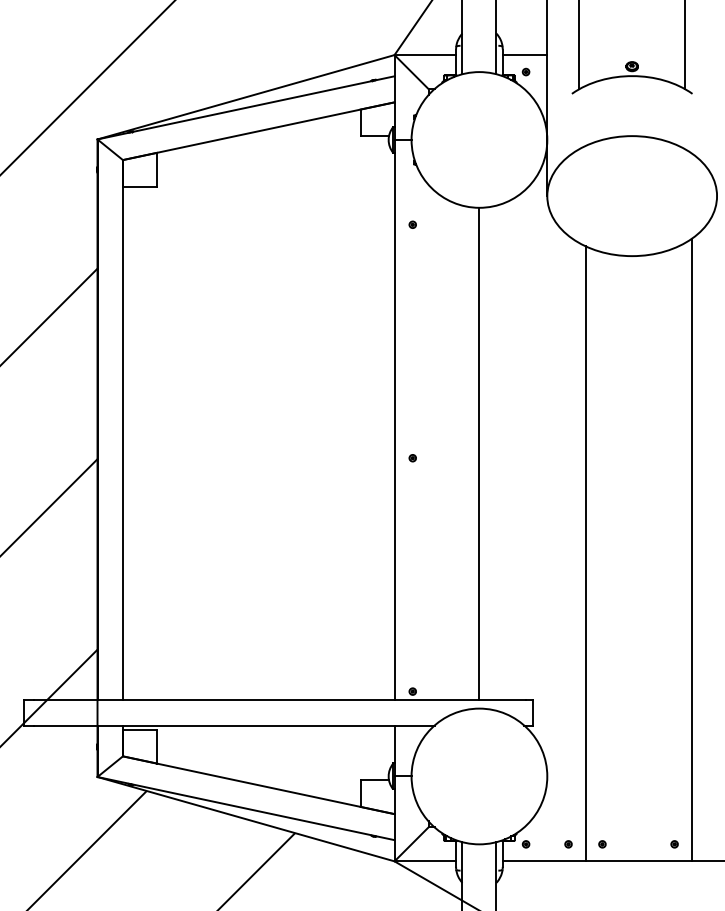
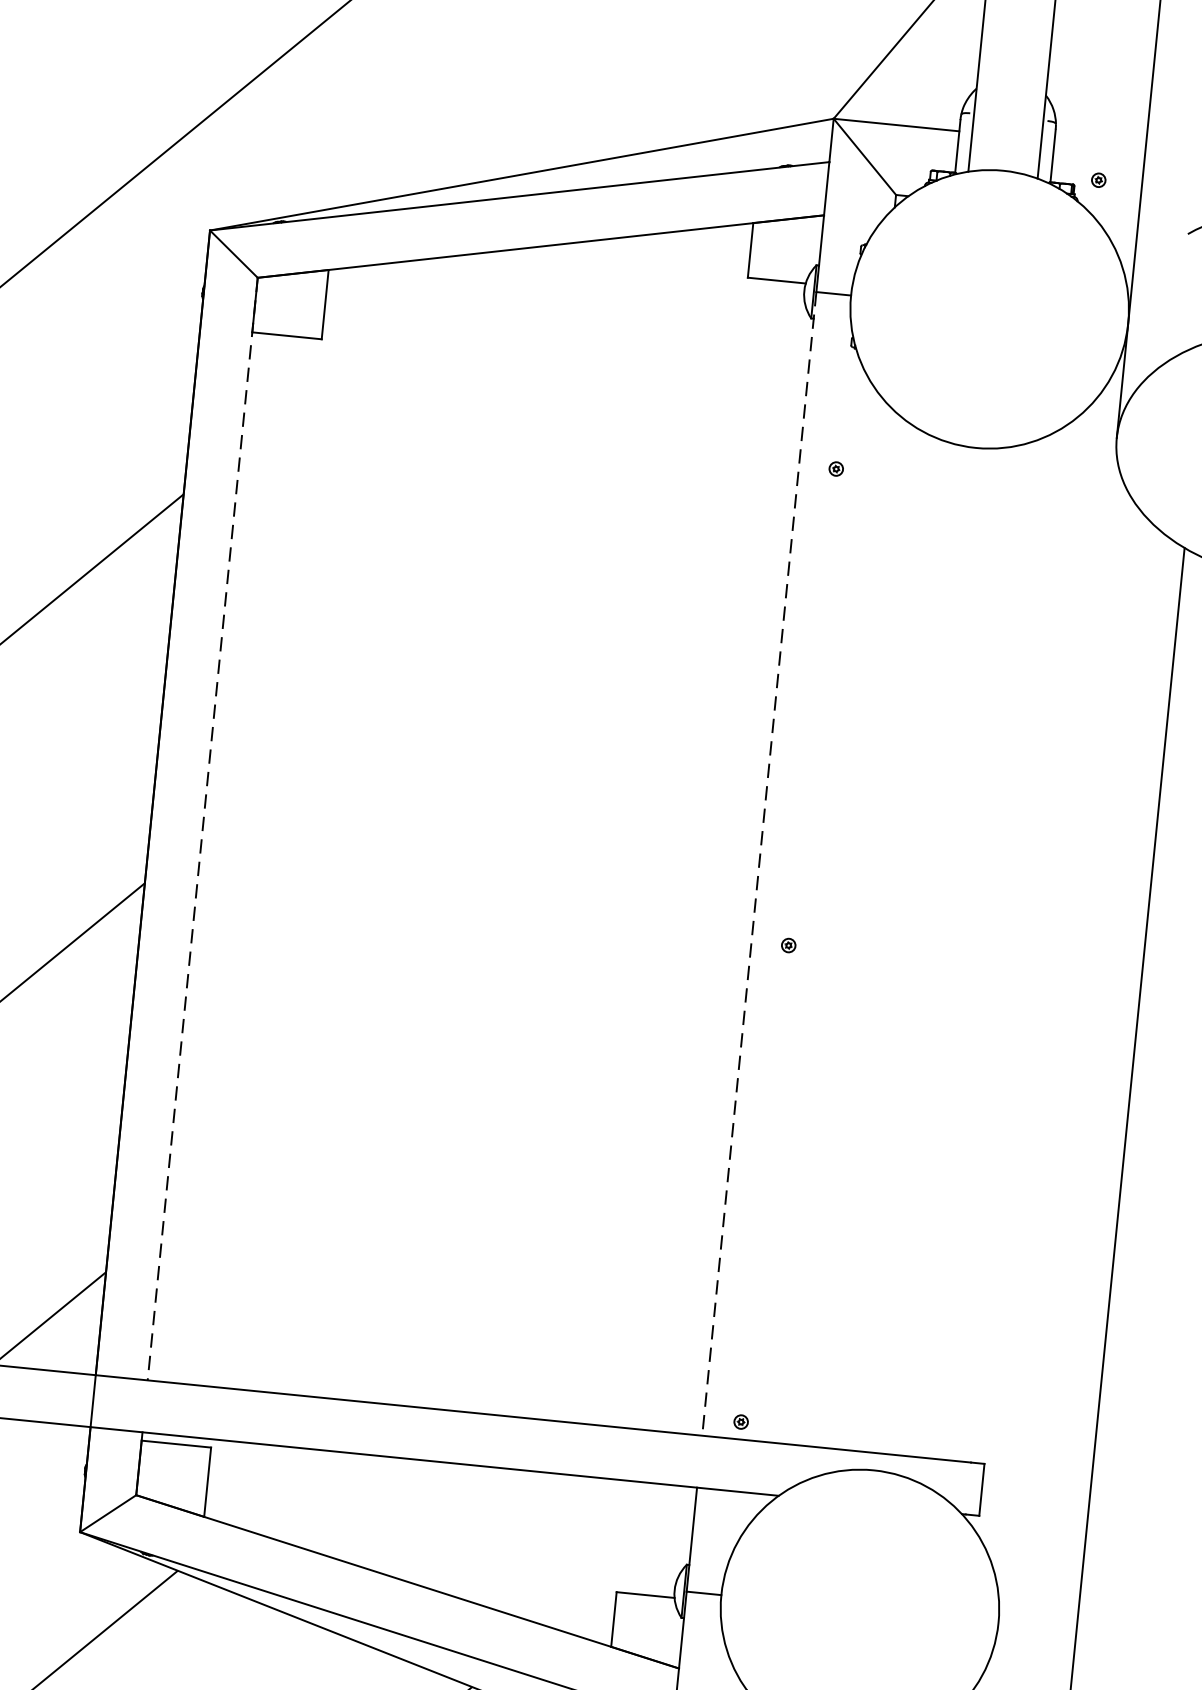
line: (524, 55) -> (1098, 146), removed
line: (394, 420) -> (759, 864), solid -> dashed
line: (122, 430) -> (201, 829), solid -> dashed
line: (479, 453) -> (925, 949), removed

